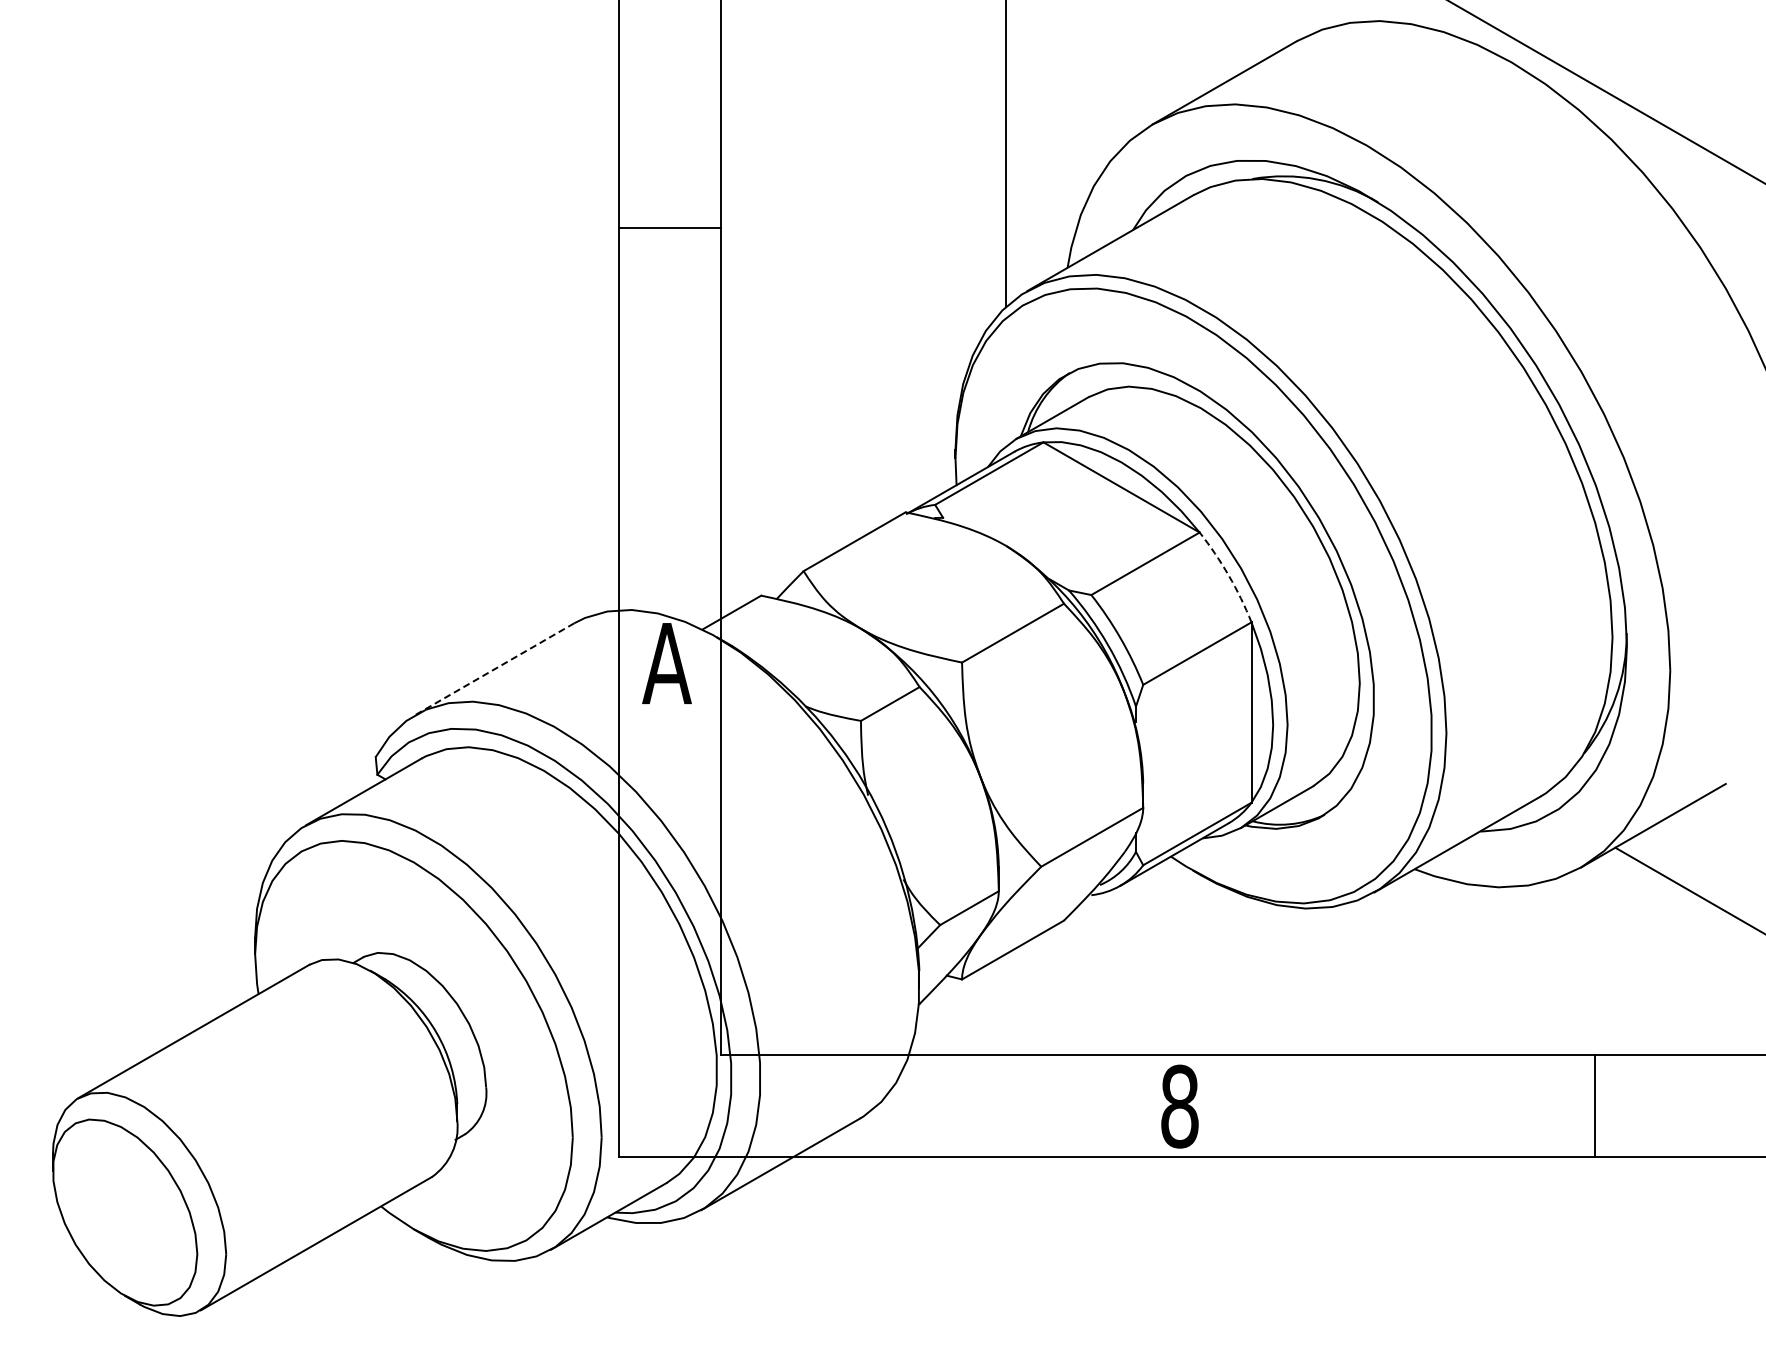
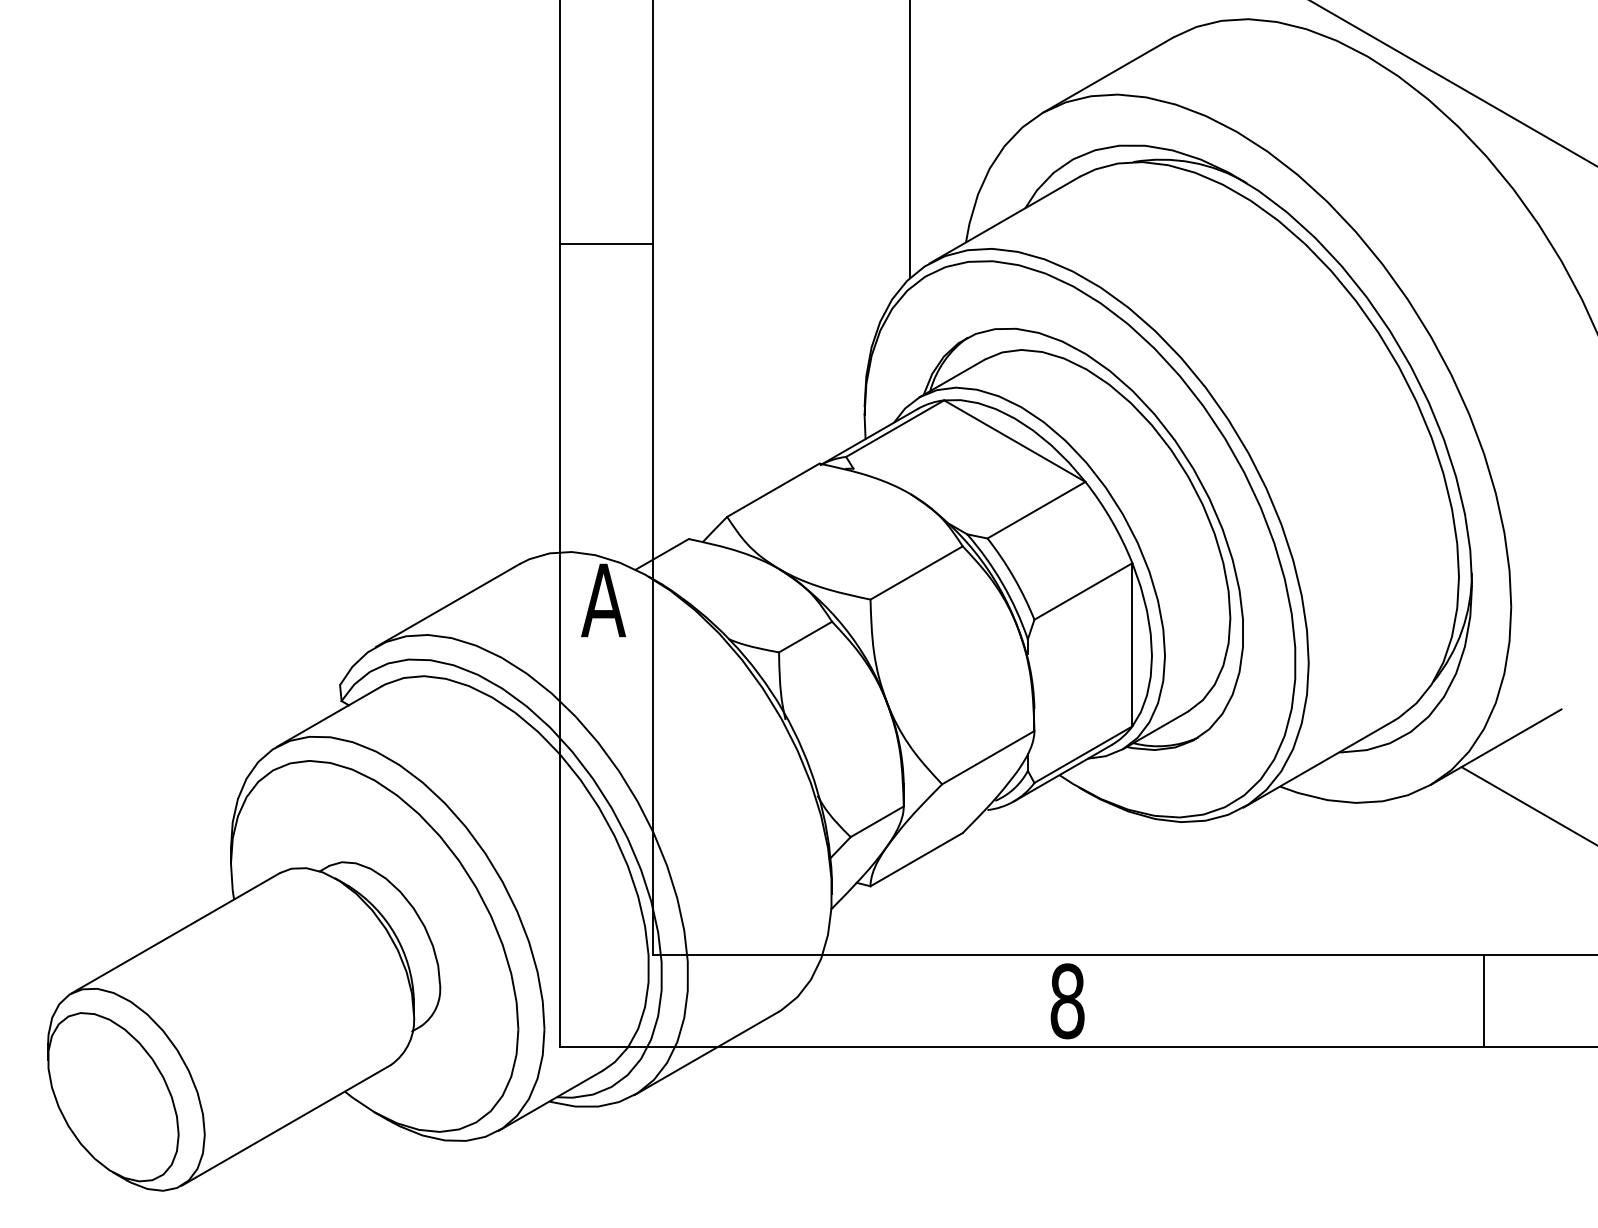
line: (670, 228) -> (606, 243), moved
arc: (1228, 575) -> (1111, 520), dashed -> solid
line: (494, 669) -> (447, 605), dashed -> solid
line: (1595, 1106) -> (1484, 1001), moved

